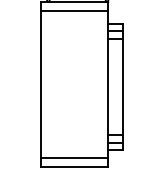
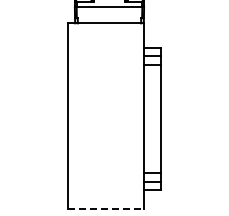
line: (75, 10) -> (106, 33), removed
line: (75, 158) -> (106, 199), removed
line: (75, 167) -> (106, 209), solid -> dashed

